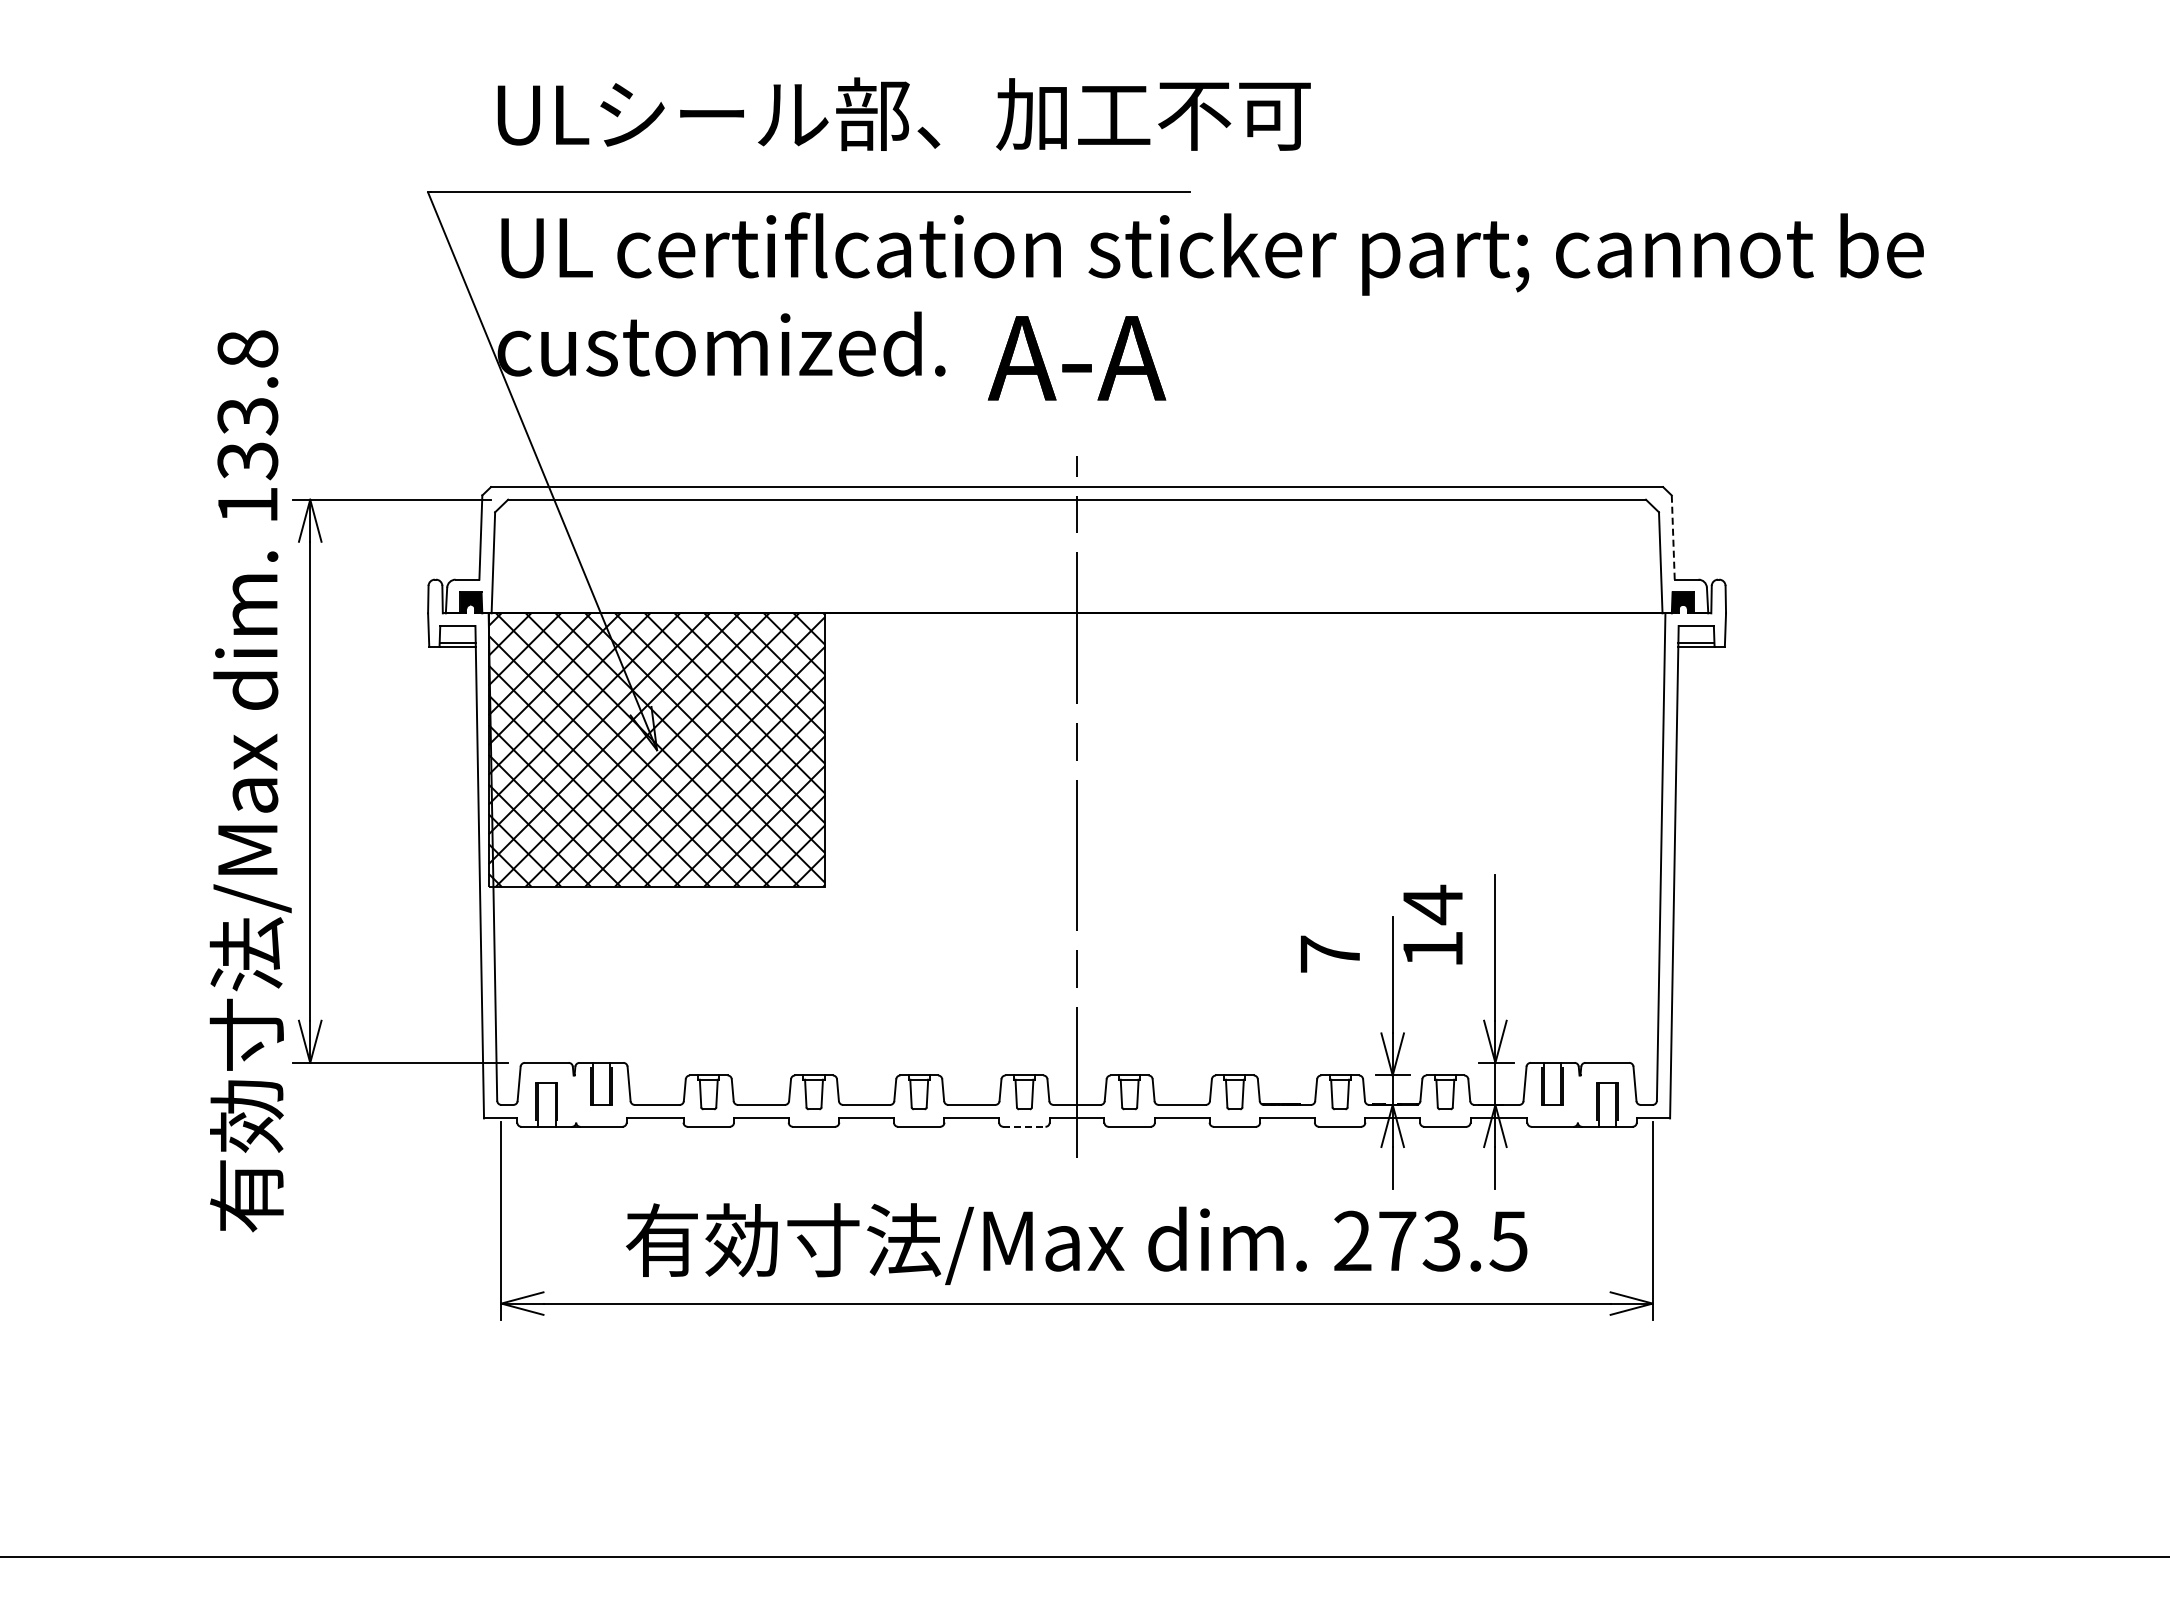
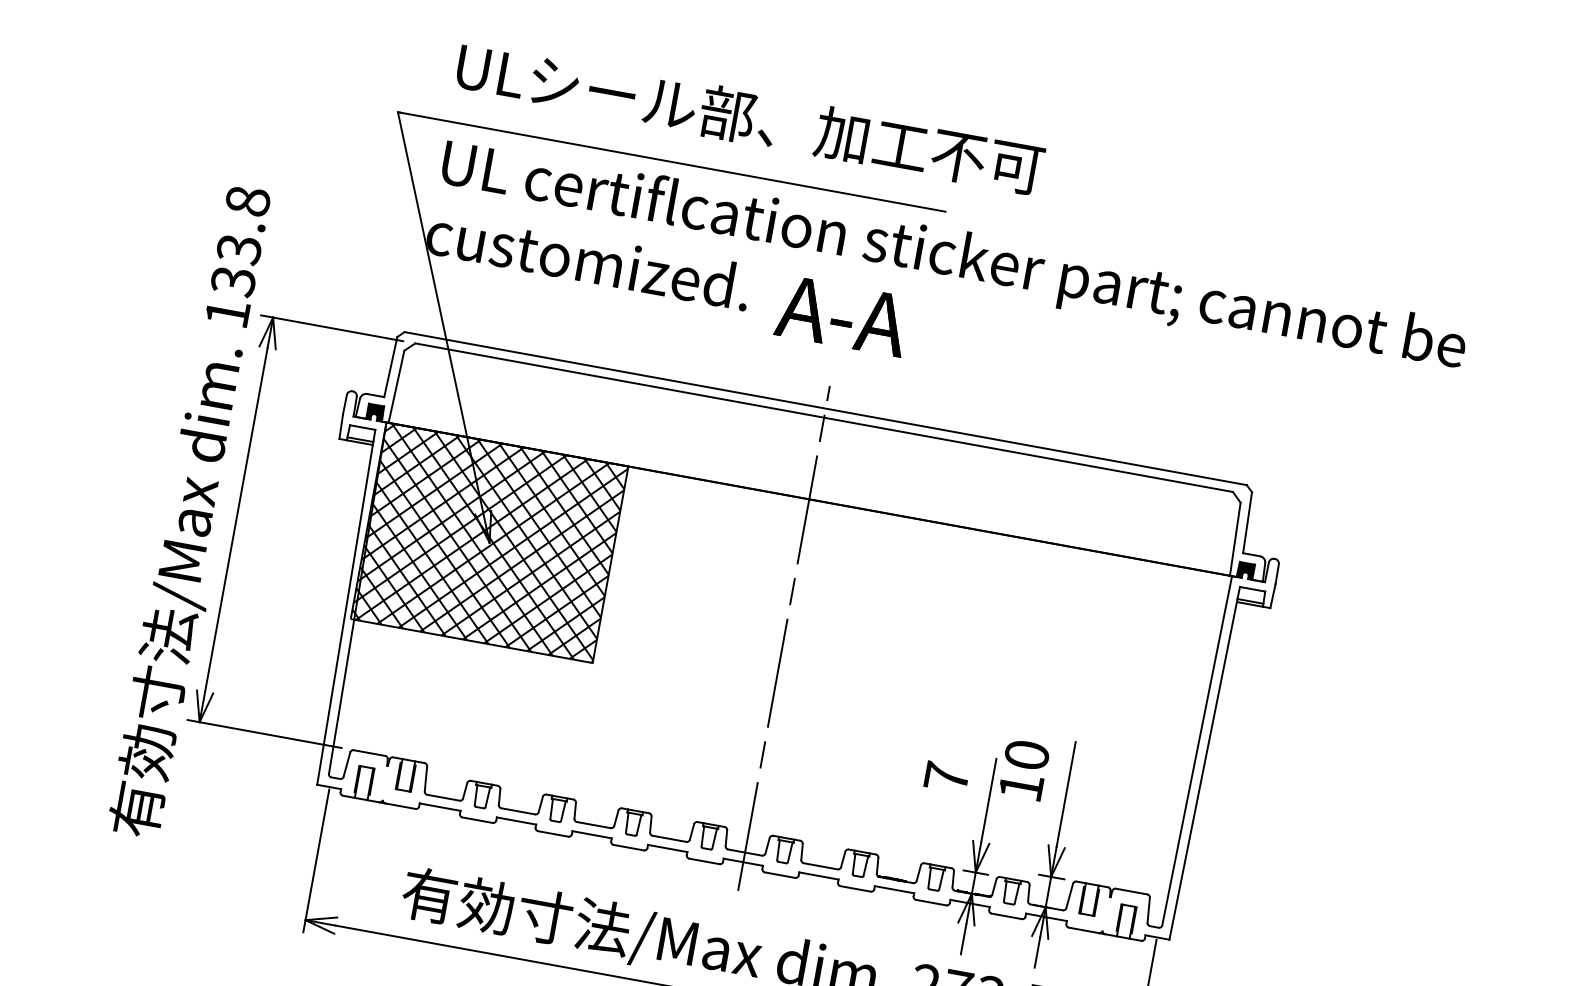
line: (1673, 537) -> (1247, 522), dashed -> solid
text: (1432, 904) -> (1026, 754), 14 -> 10
line: (1024, 1126) -> (704, 861), dashed -> solid

